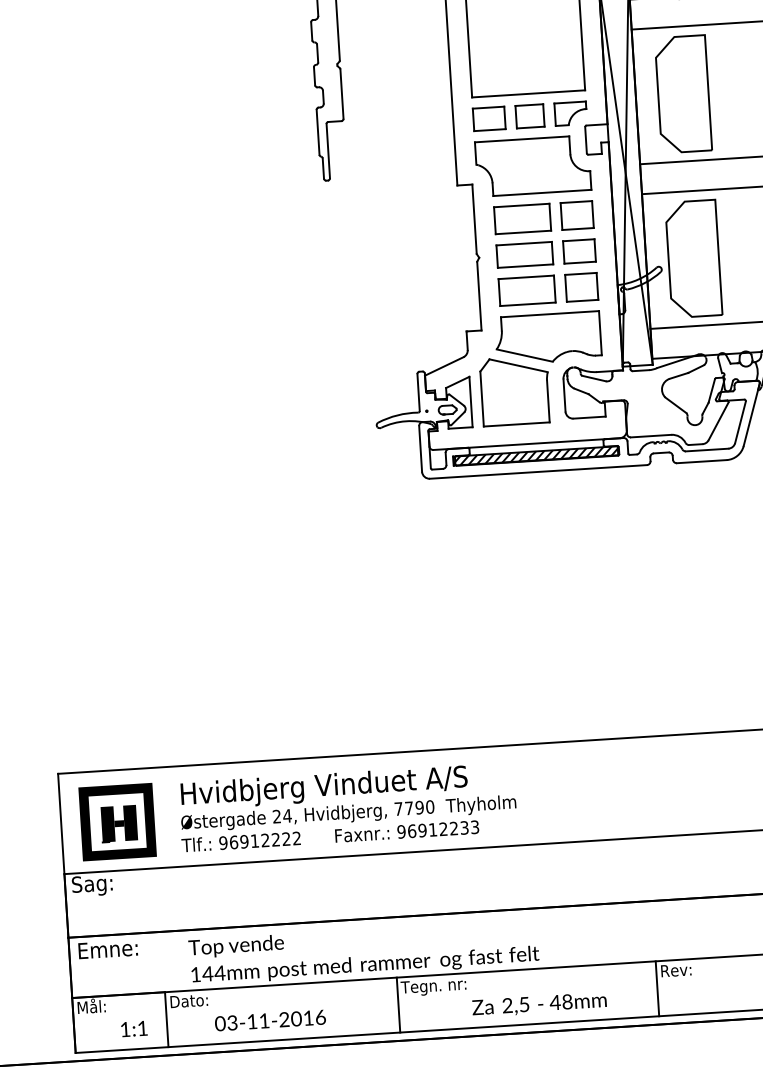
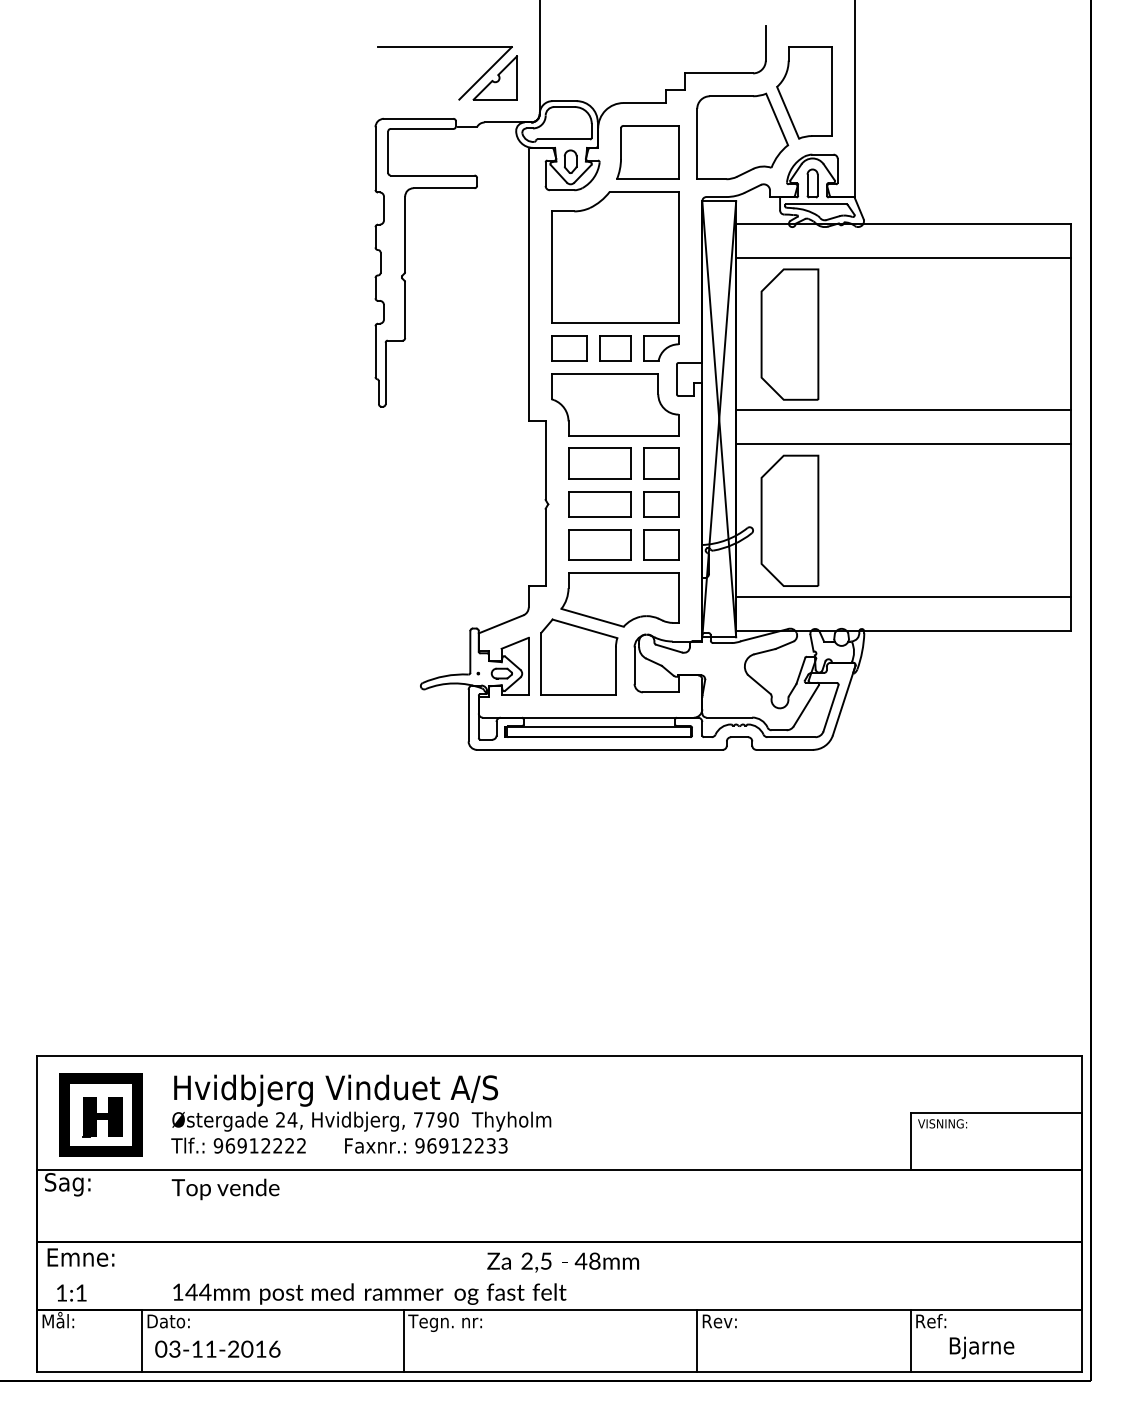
hatch: (535, 455) -> (597, 731), removed
text: (236, 946) -> (225, 1189), moved
text: (539, 1004) -> (563, 1262), moved
text: (270, 1019) -> (217, 1348), moved
text: (133, 1028) -> (71, 1292), moved

